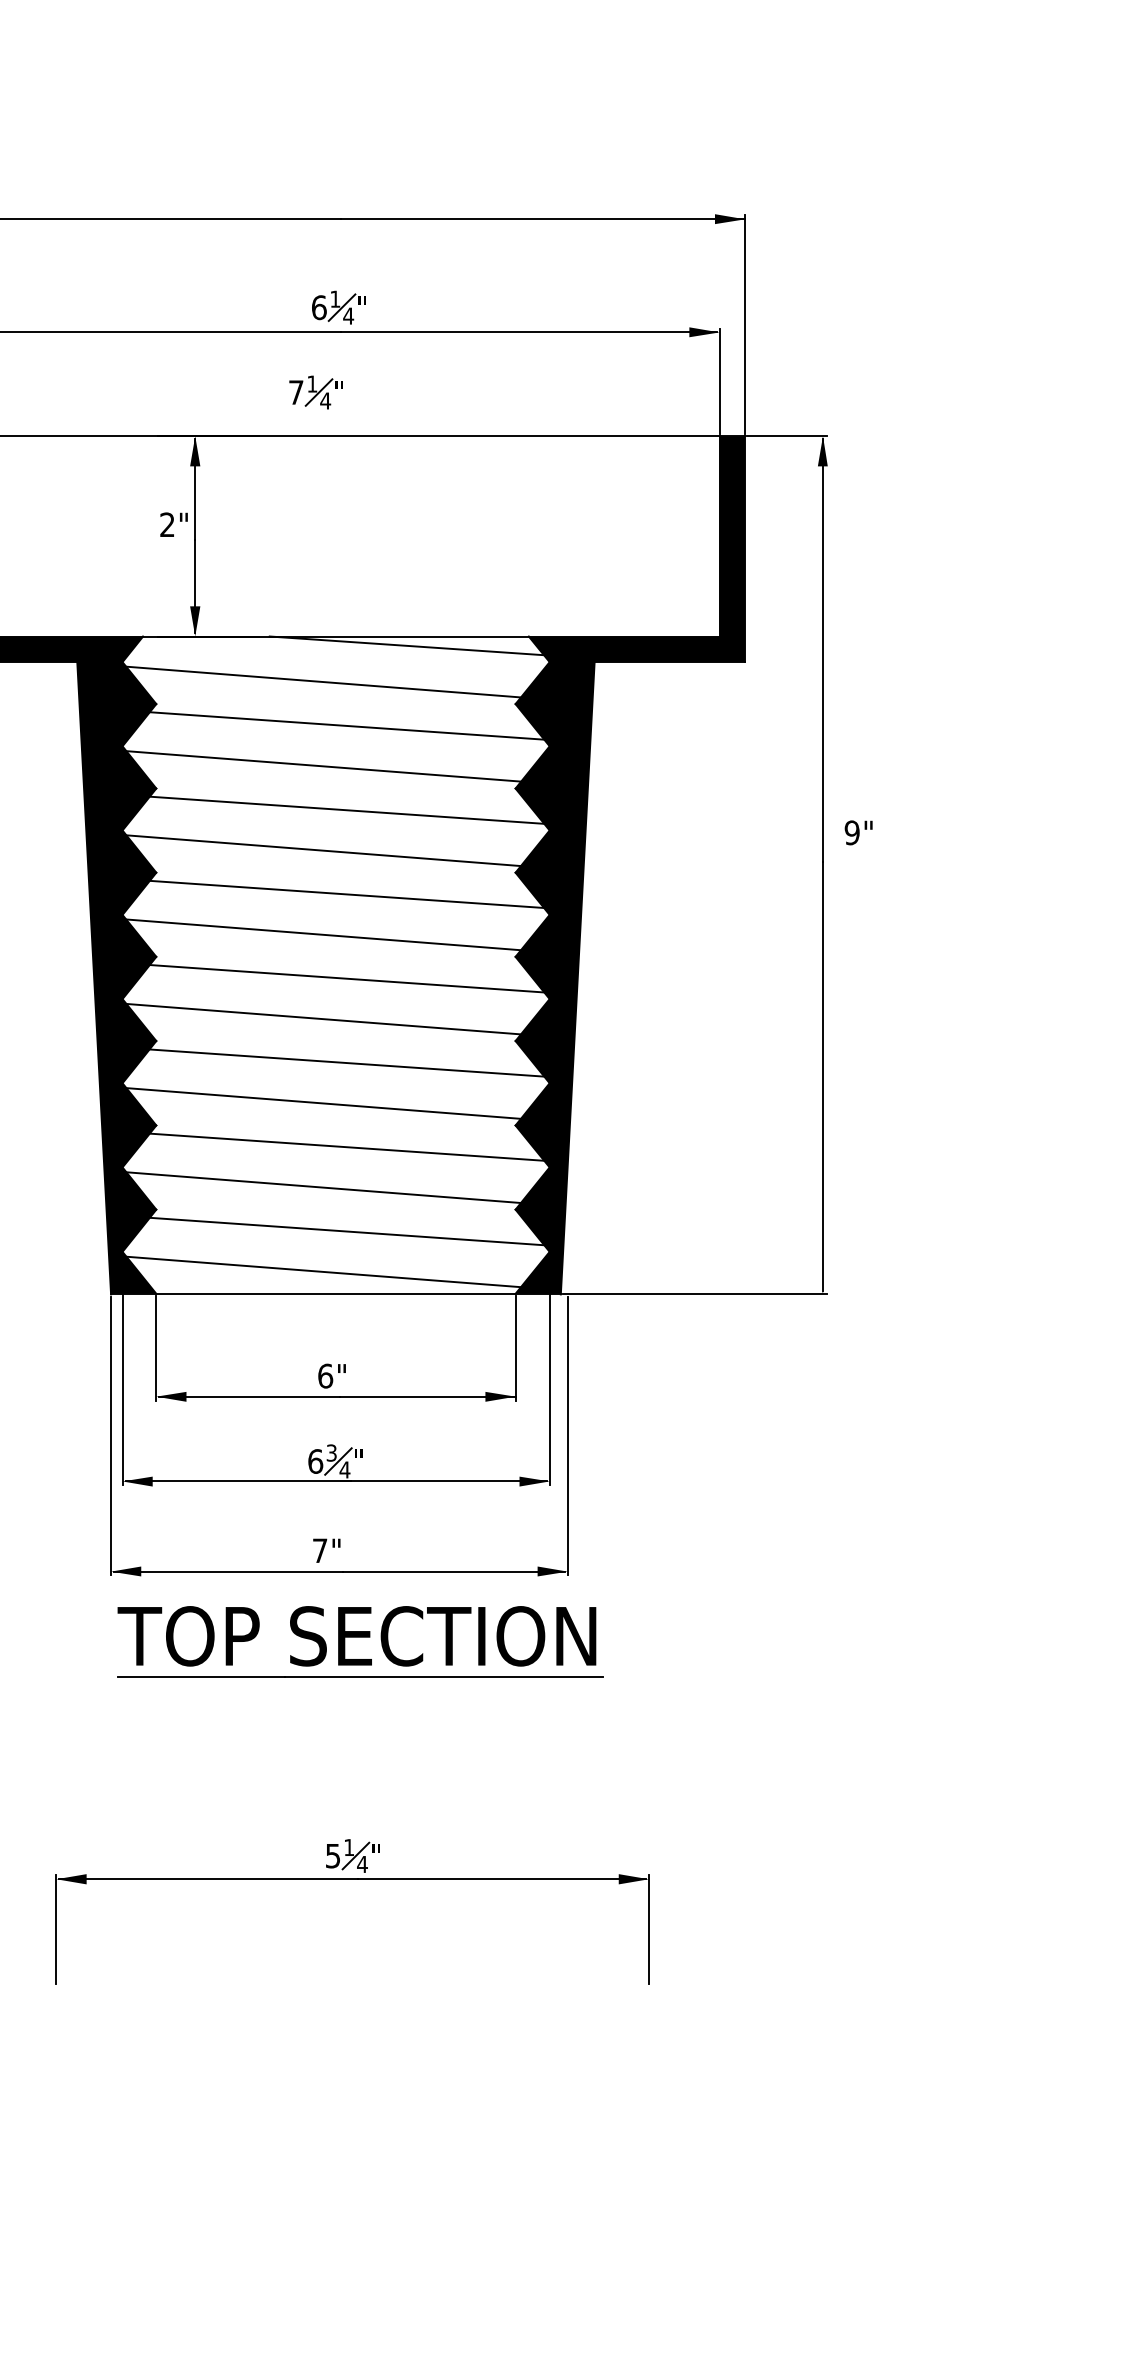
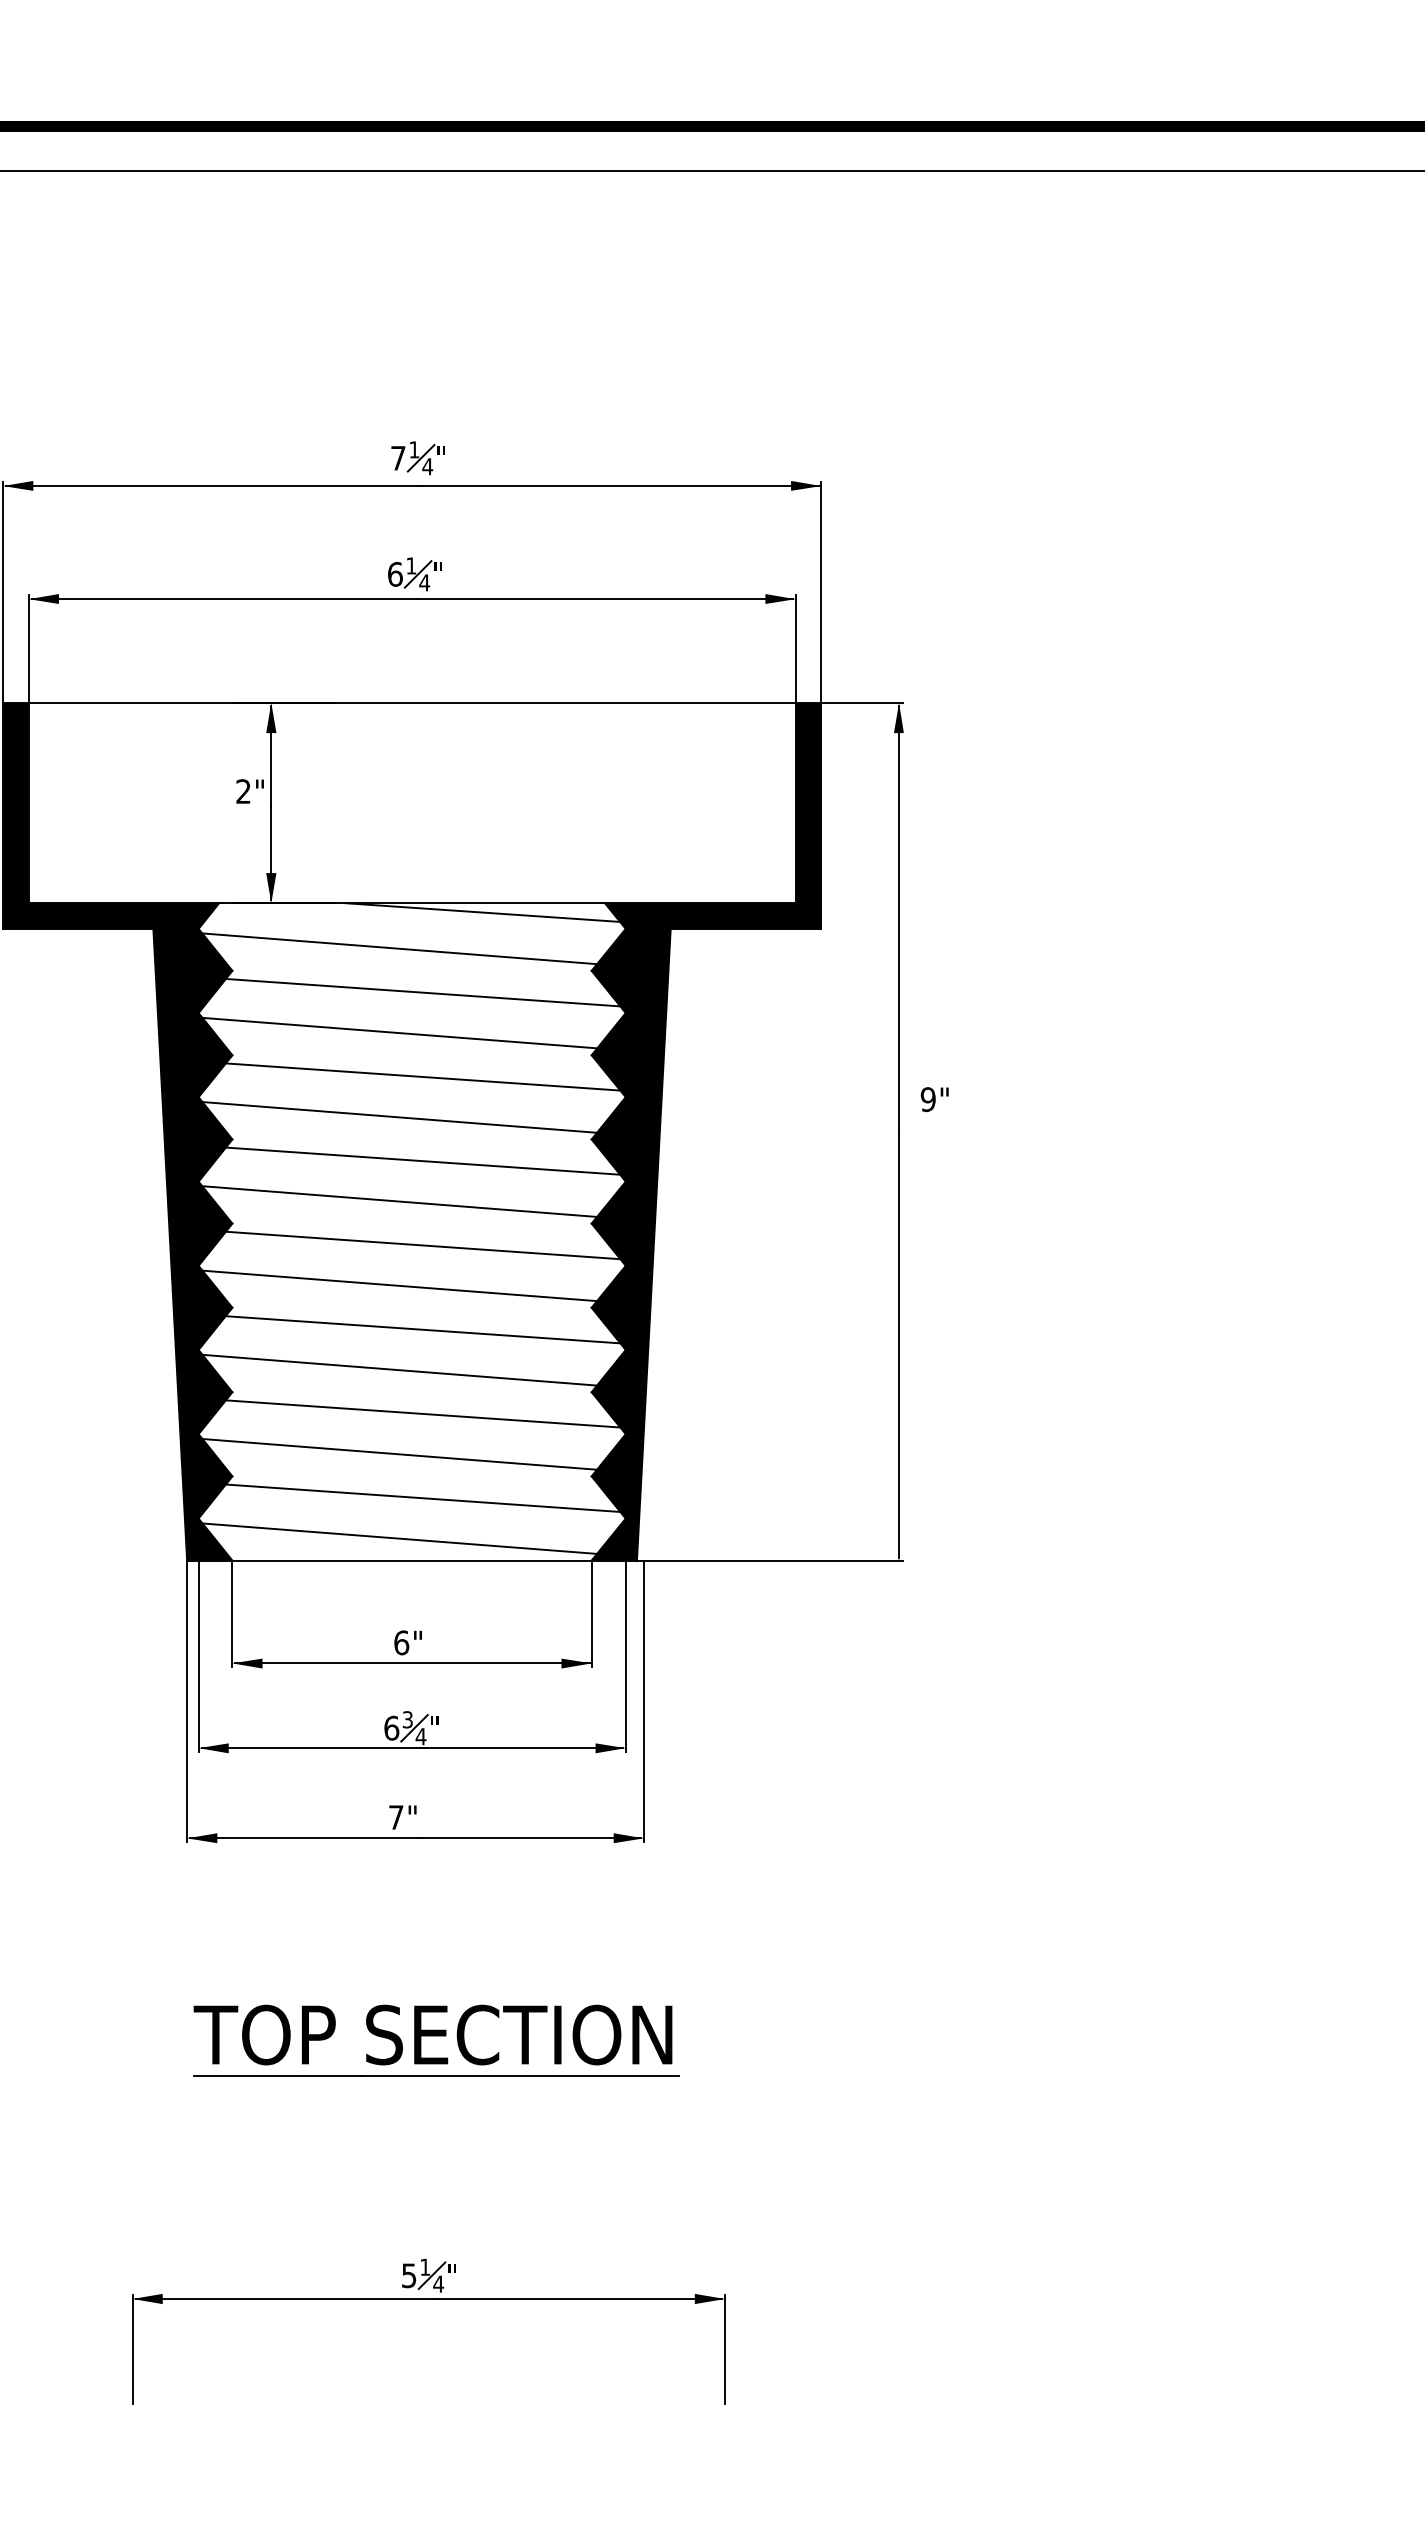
part: (315, 392) -> (417, 458), moved
part: (360, 1641) -> (436, 2040), moved
part: (352, 1879) -> (428, 2299), moved

